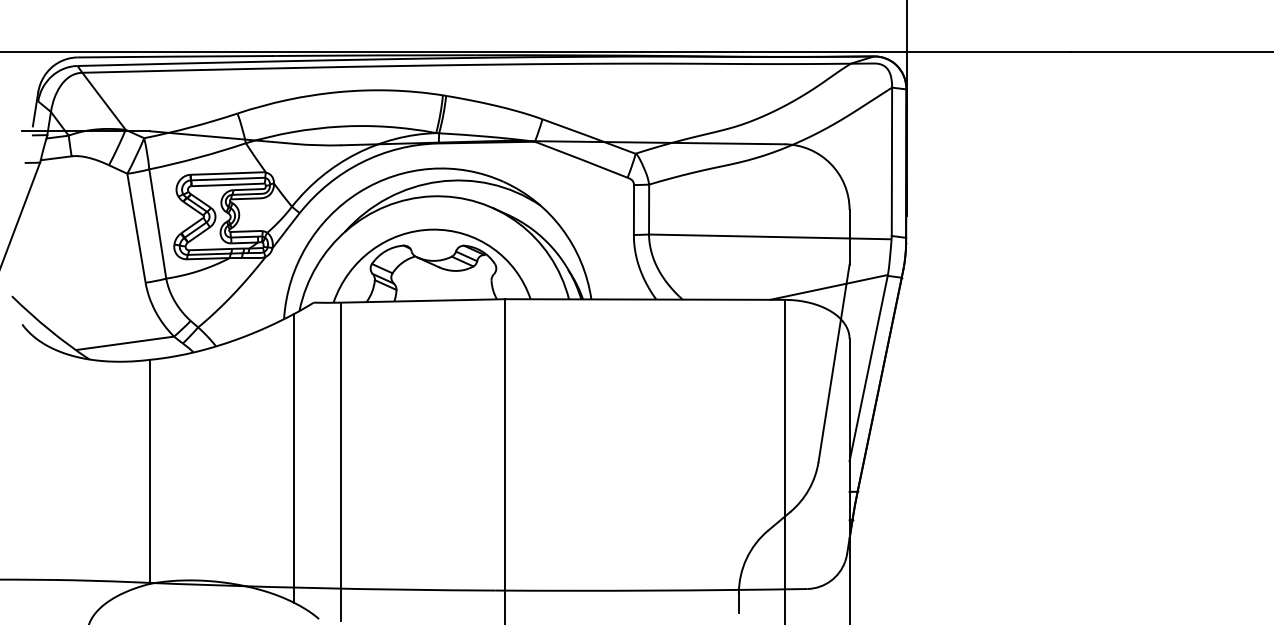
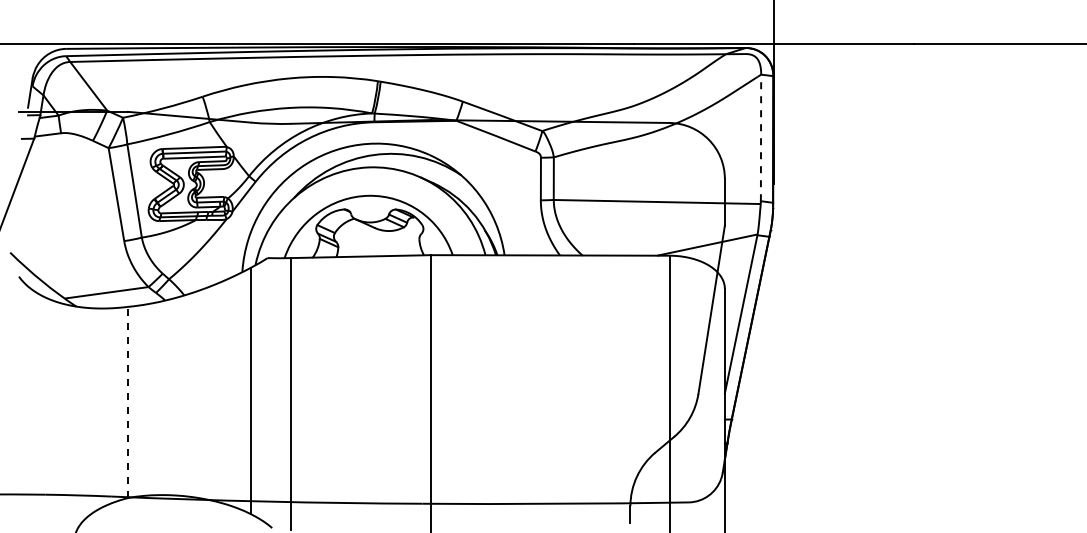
line: (892, 161) -> (761, 137), solid -> dashed
line: (149, 471) -> (127, 402), solid -> dashed

